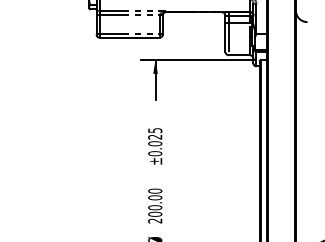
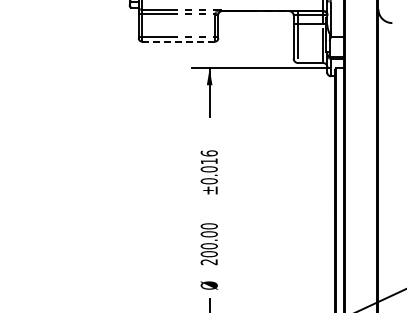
line: (130, 37) -> (179, 41), solid -> dashed
text: (154, 133) -> (208, 157), ±0.025 -> ±0.016

